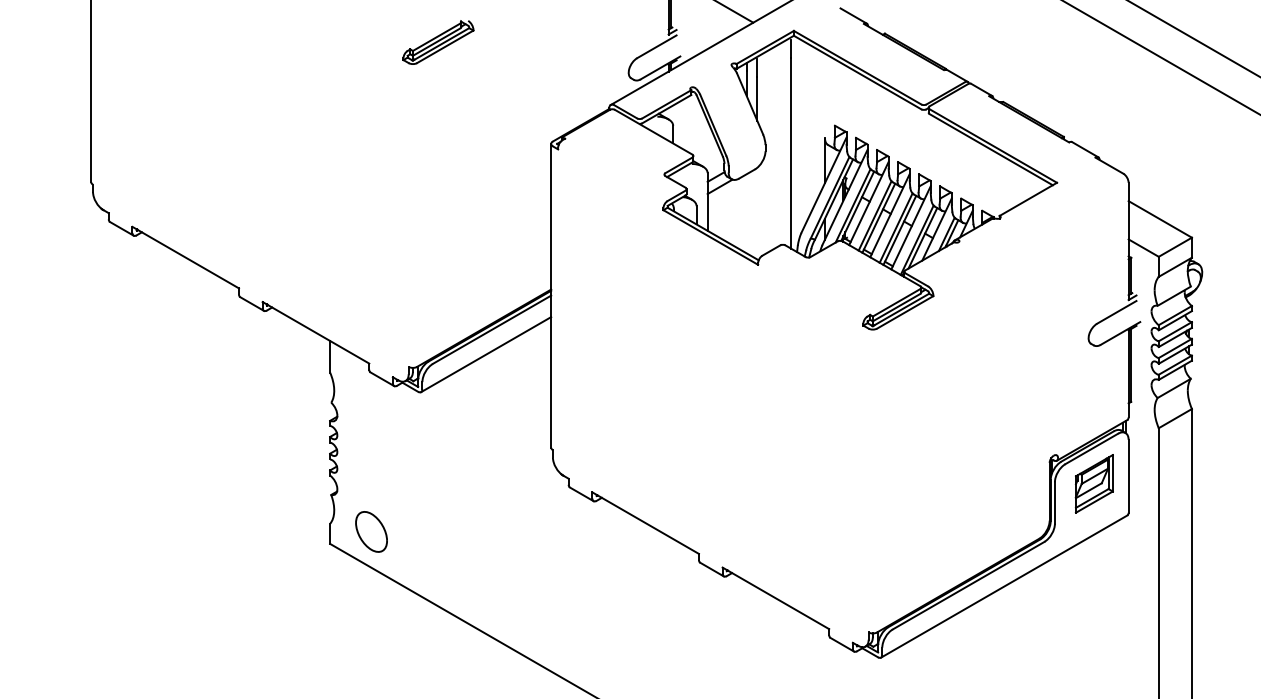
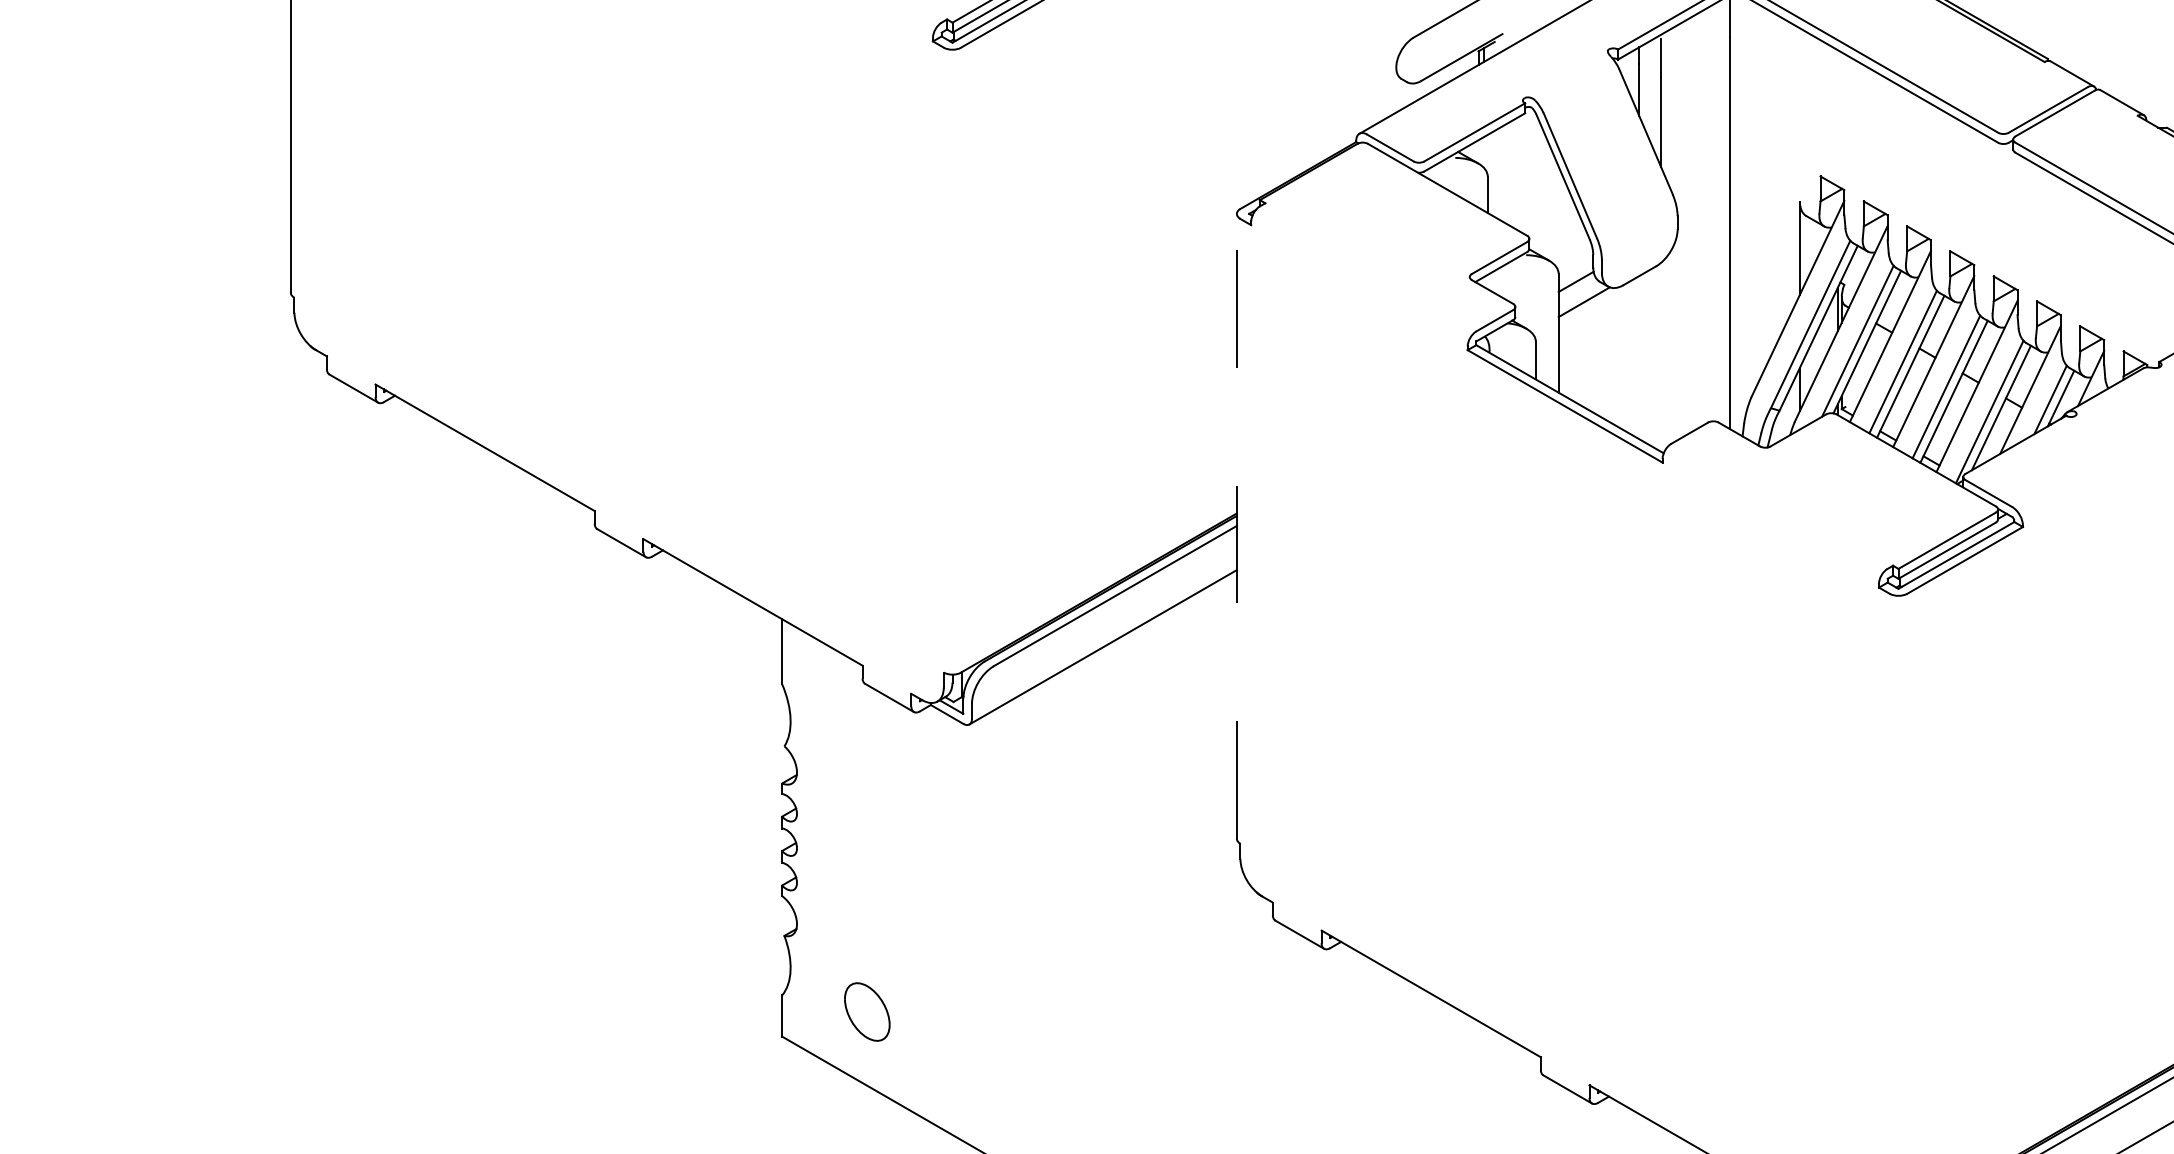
line: (551, 295) -> (1237, 525), solid -> dashed
part: (371, 531) -> (867, 1011), size x0.7

